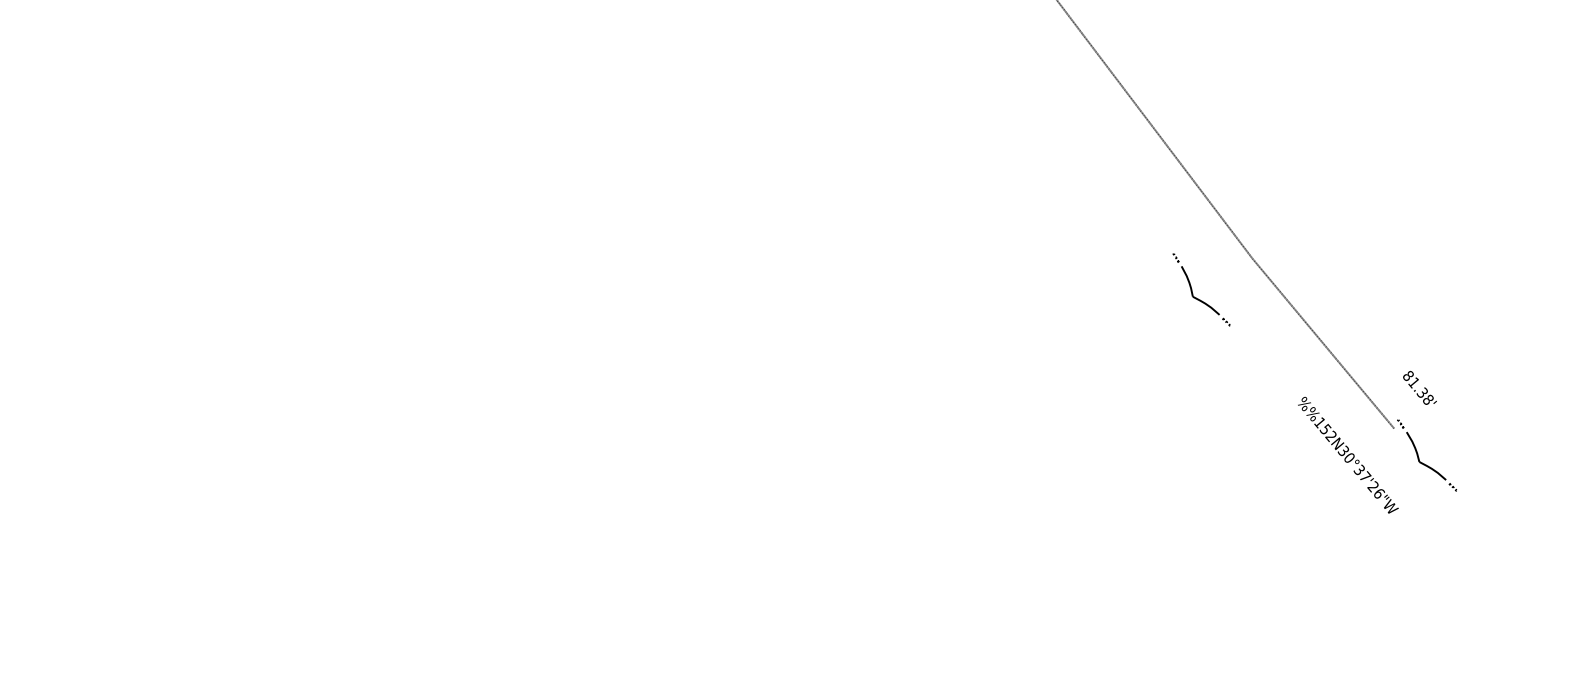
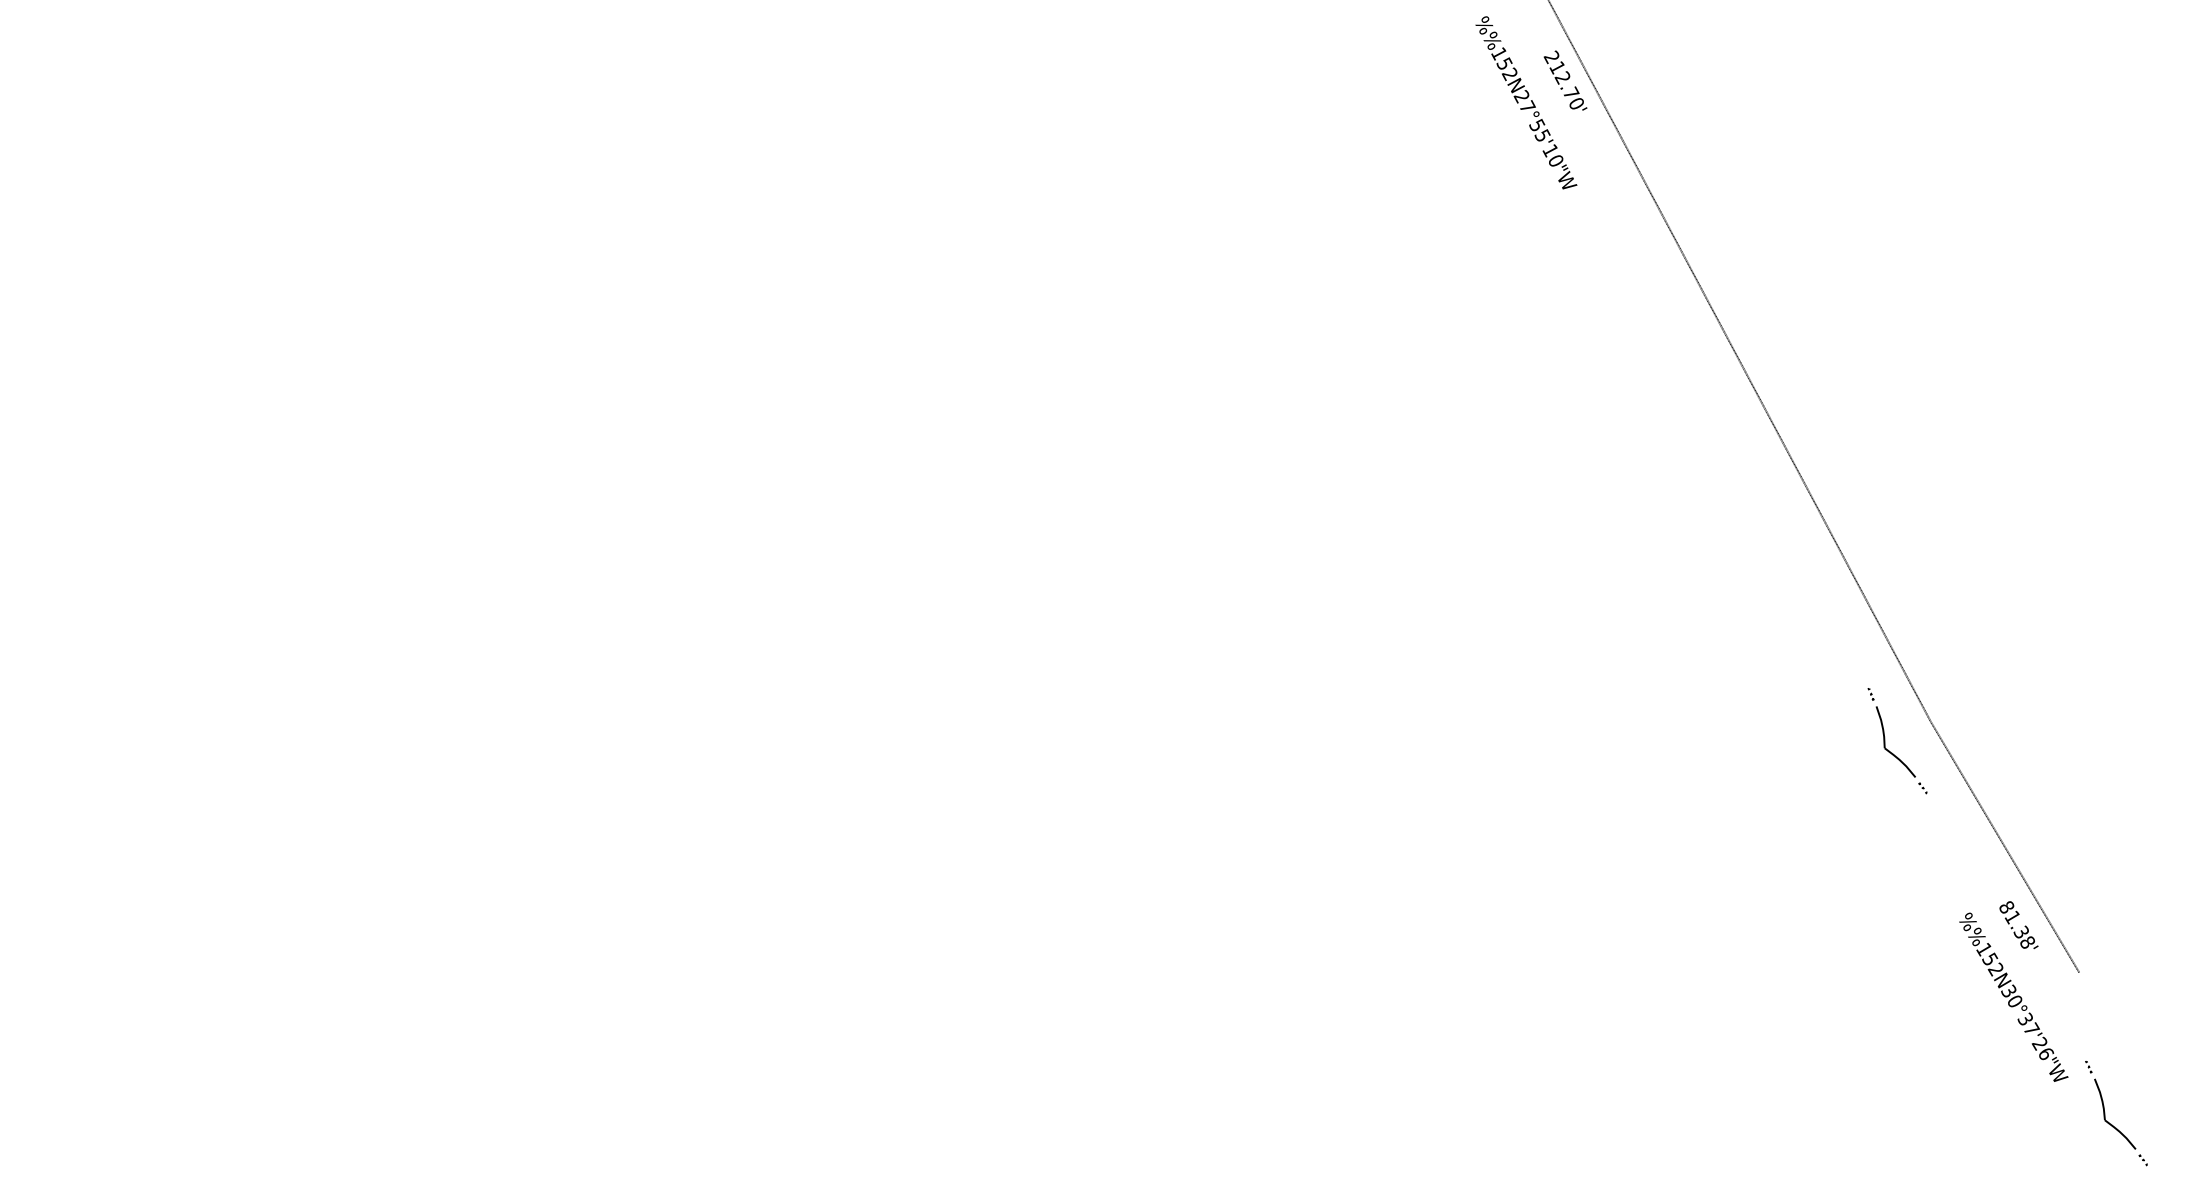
part: (1192, 291) -> (1885, 741), moved
text: (1419, 388) -> (2018, 925), moved
part: (1418, 456) -> (2105, 1113), moved

